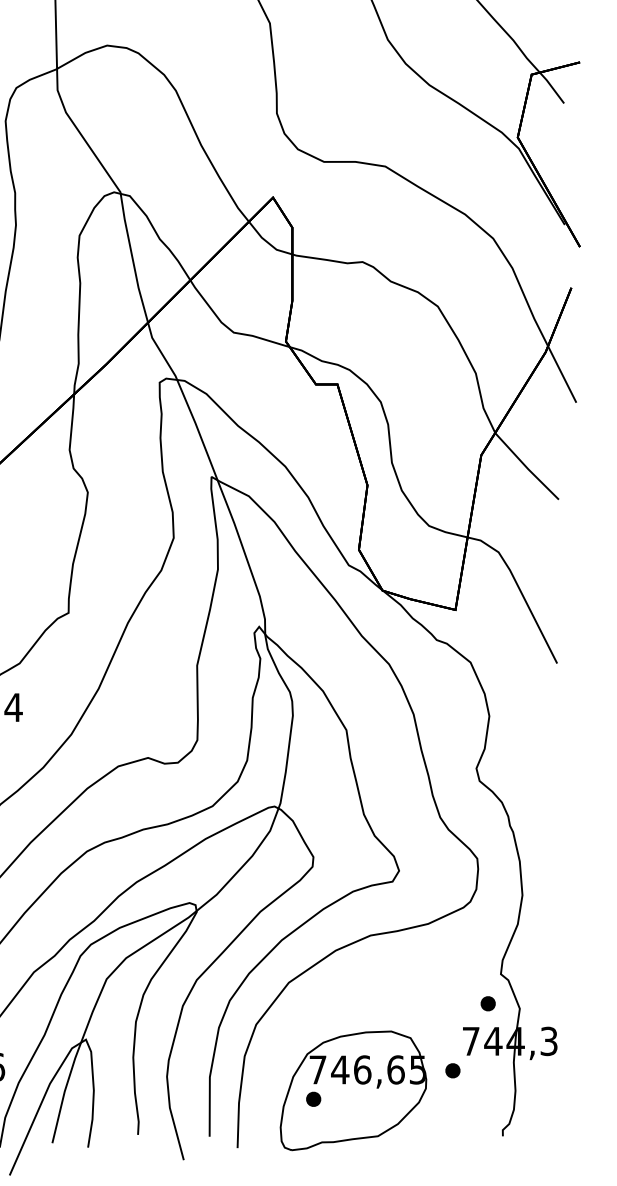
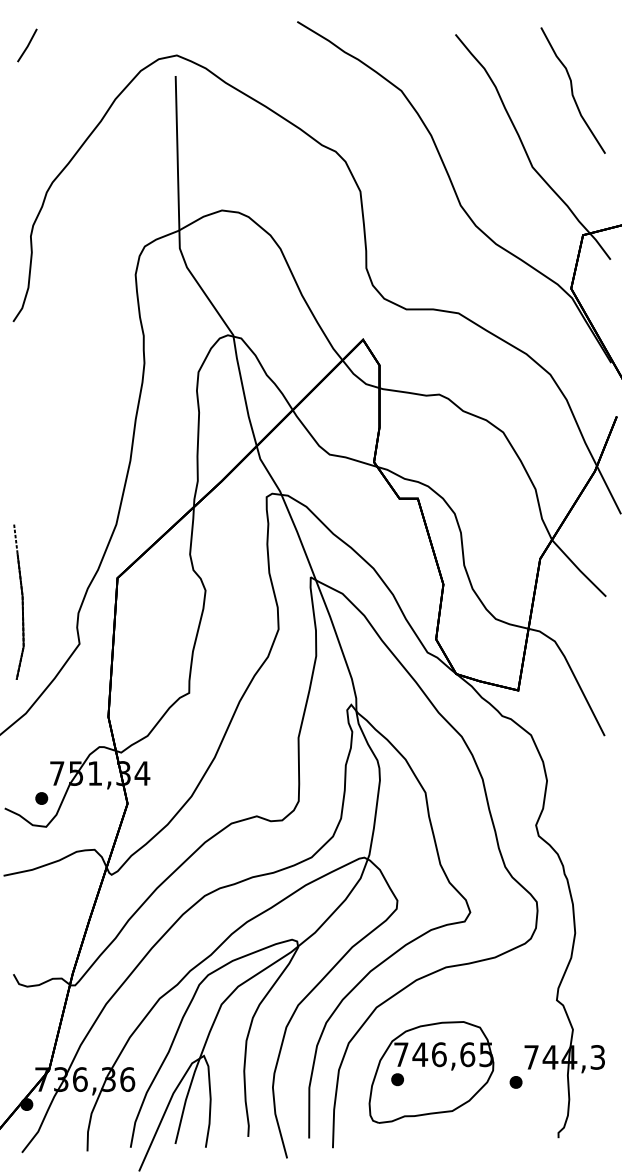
part: (487, 1003) -> (545, 1025), removed
part: (353, 1090) -> (431, 1072), moved

